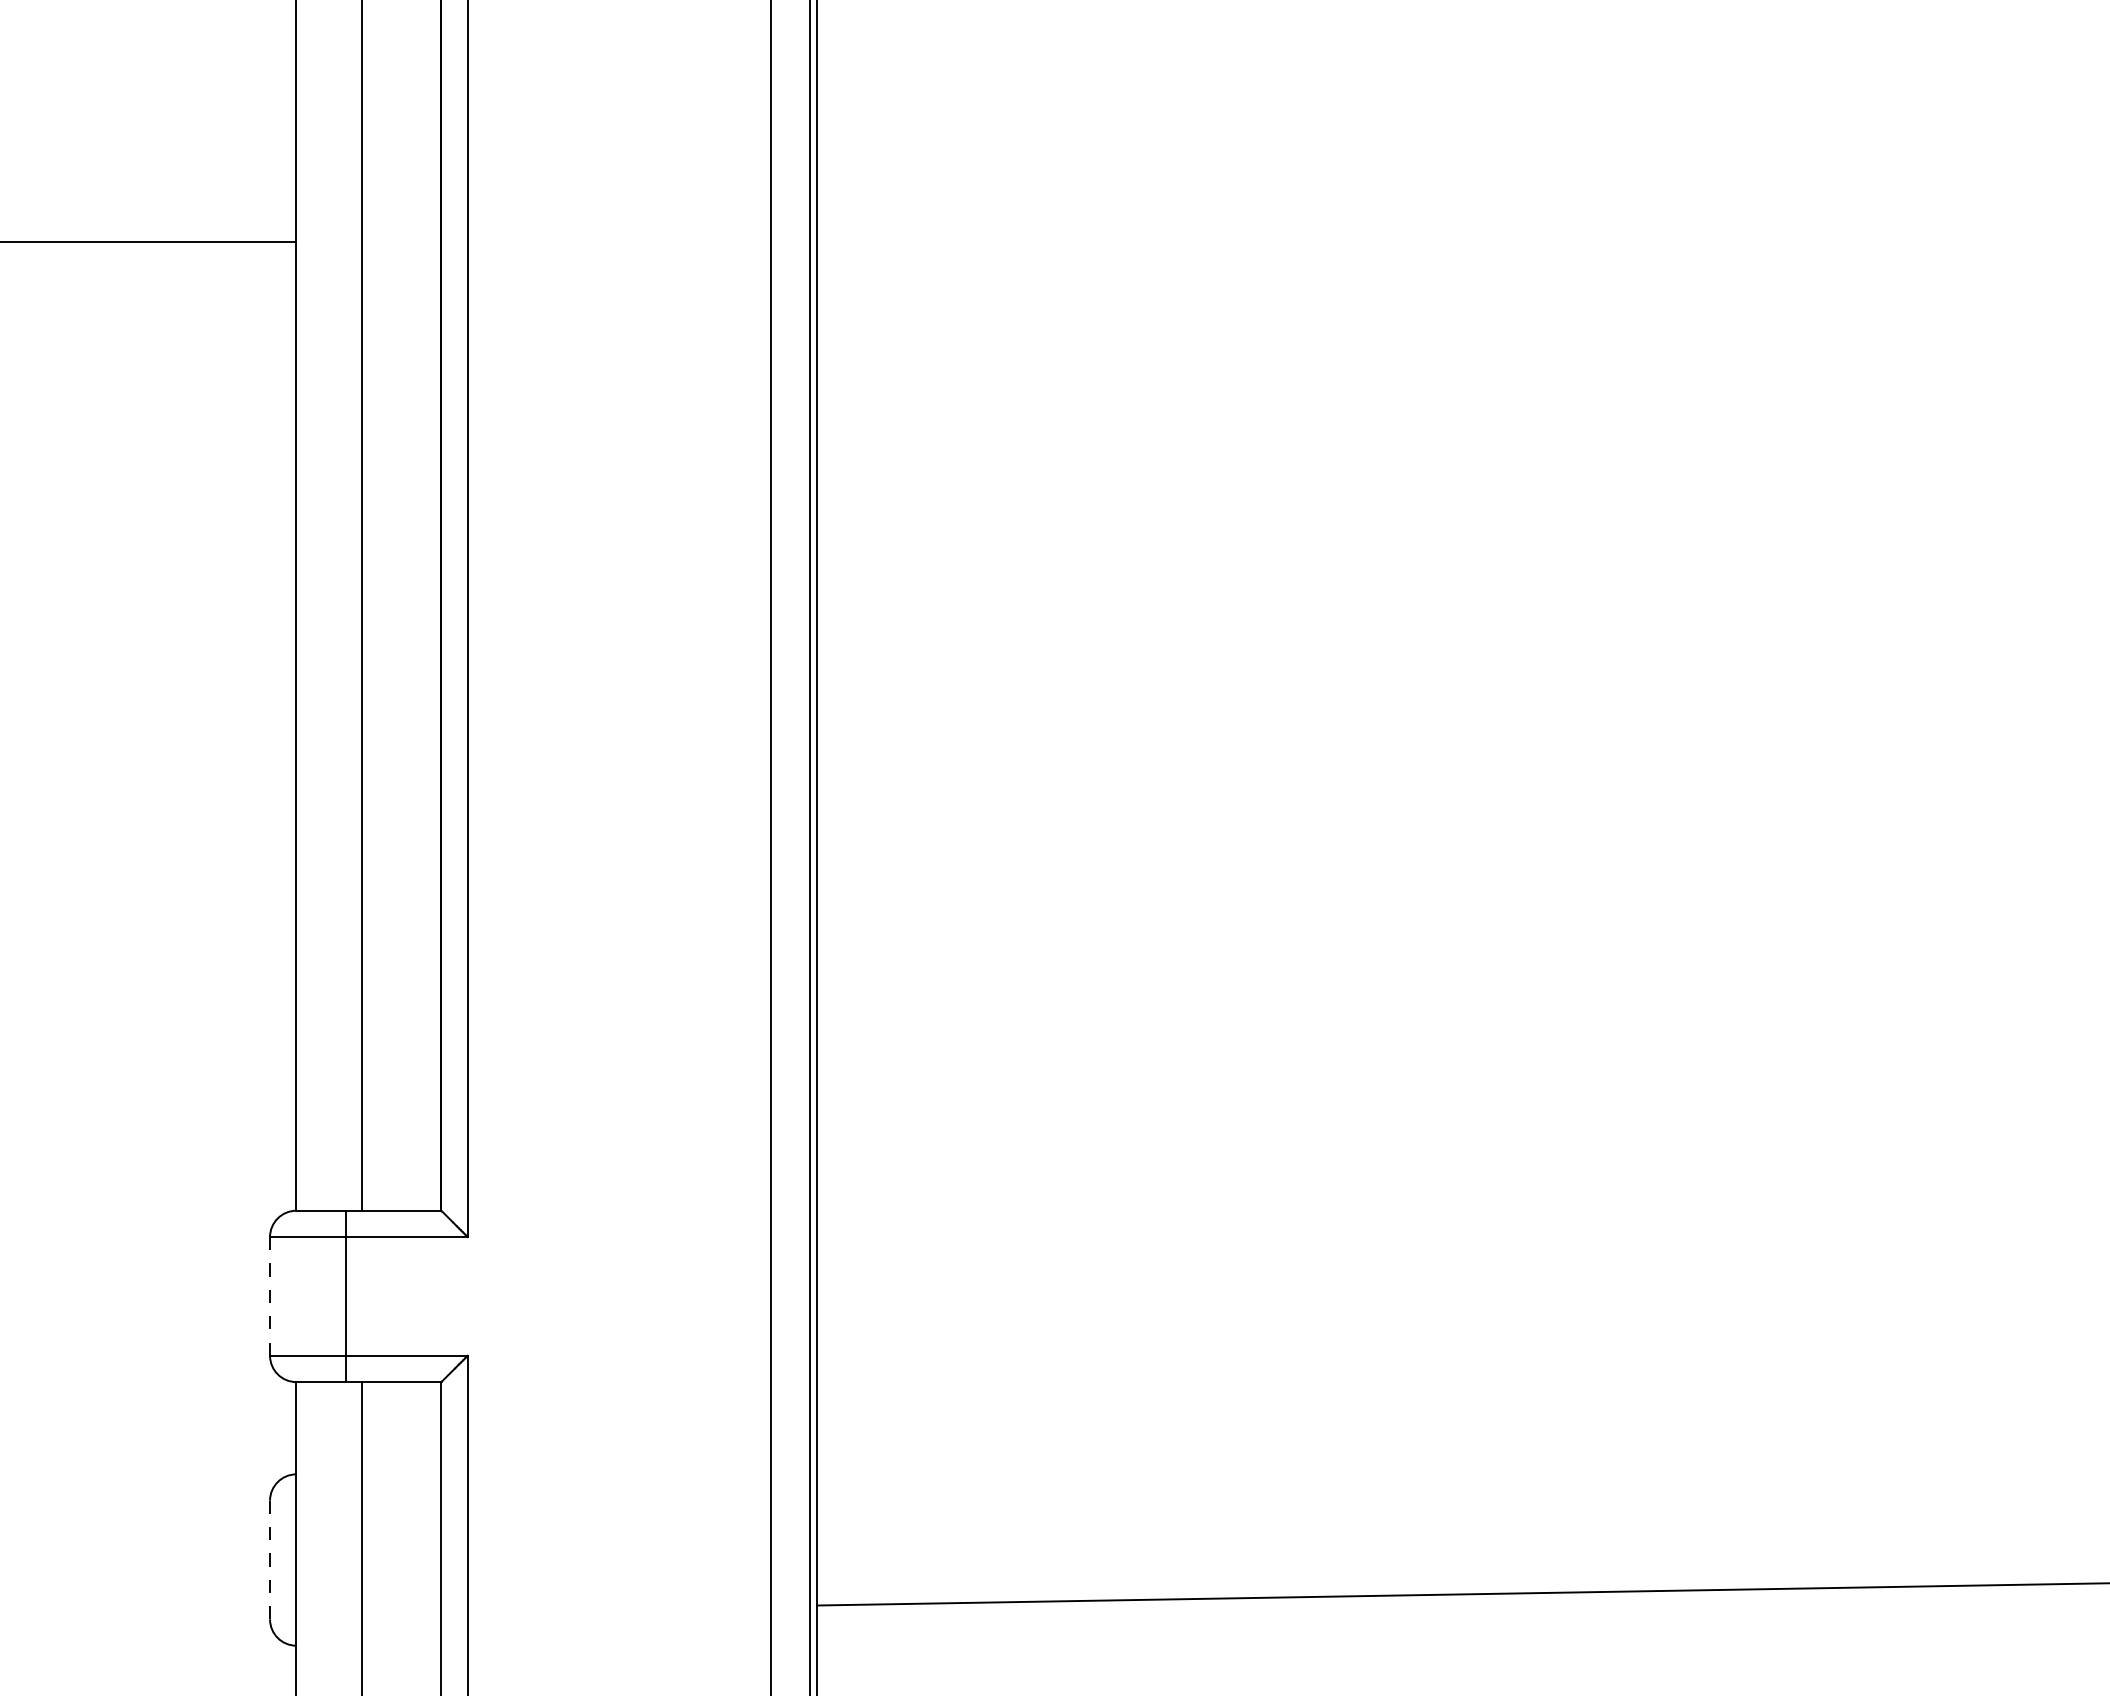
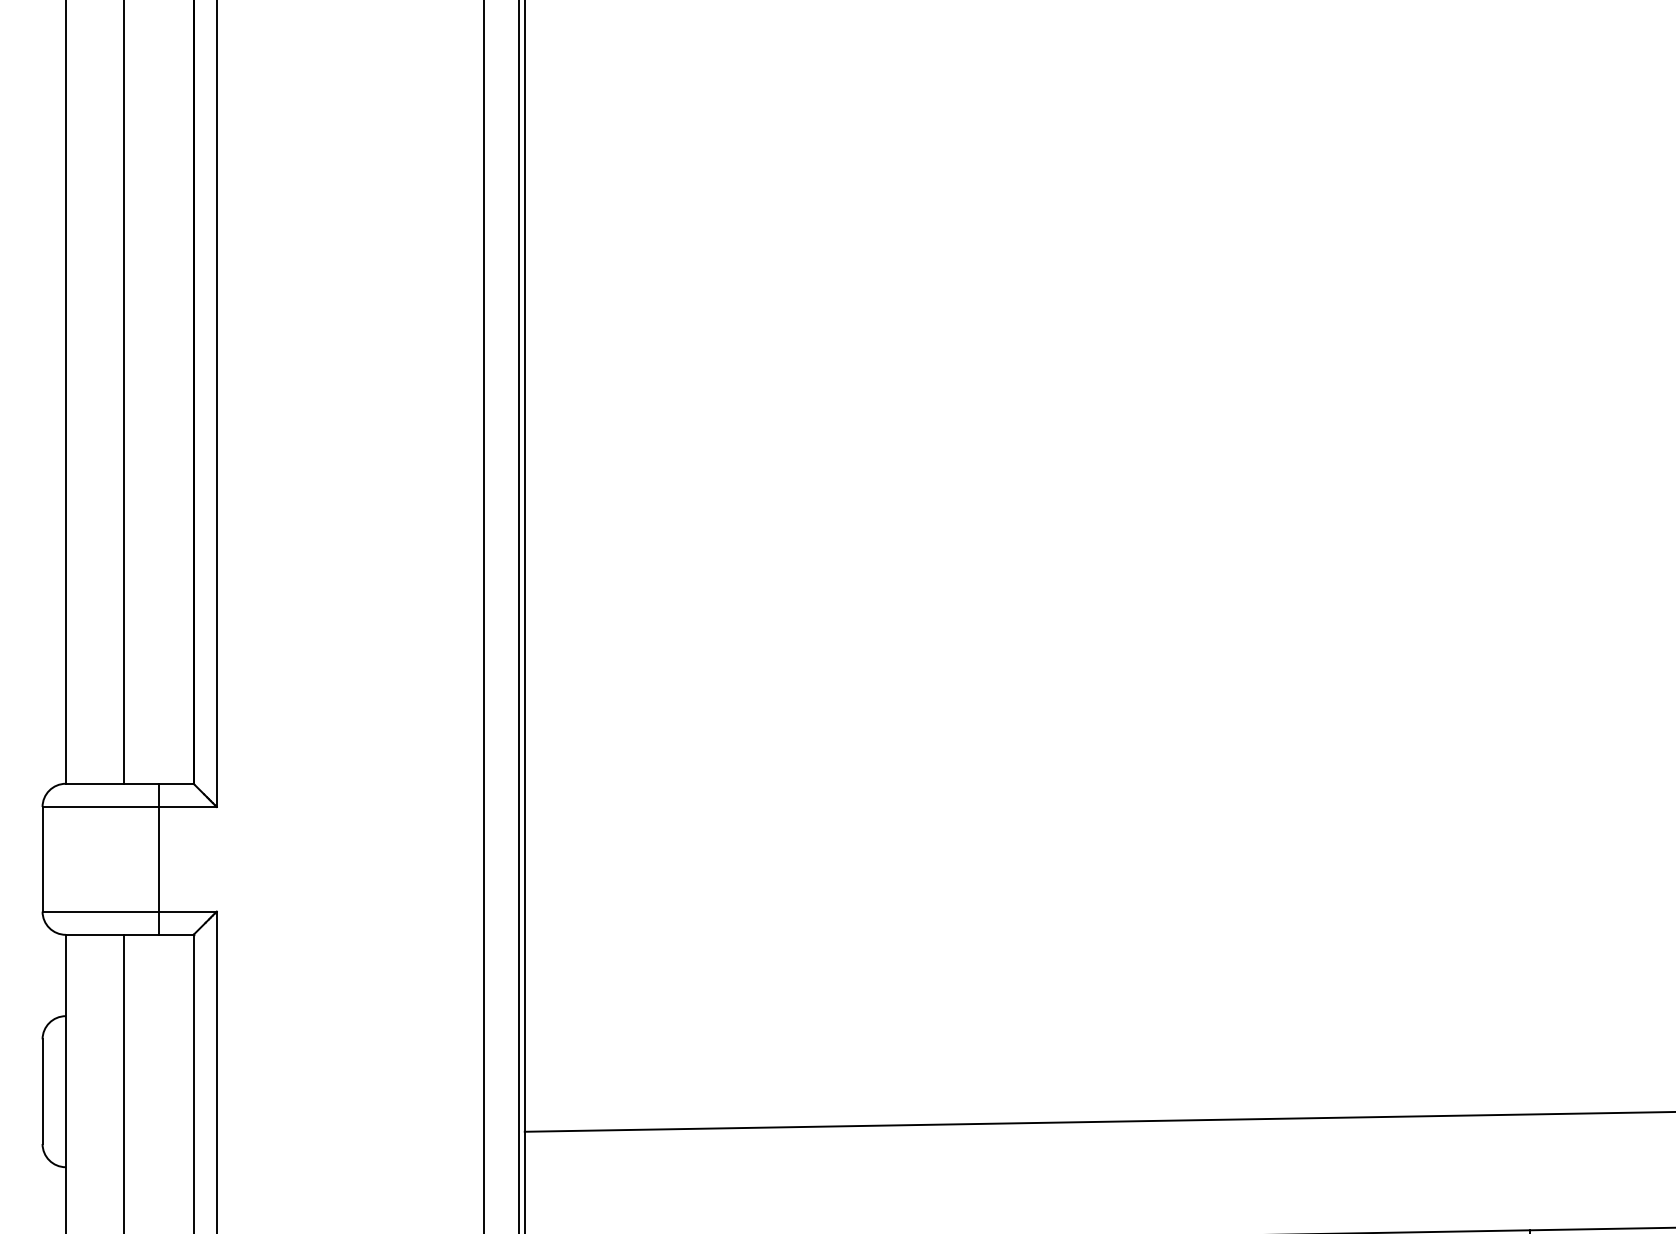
line: (270, 1295) -> (42, 858), dashed -> solid
line: (345, 1296) -> (158, 859), moved
line: (270, 1559) -> (42, 1091), dashed -> solid

